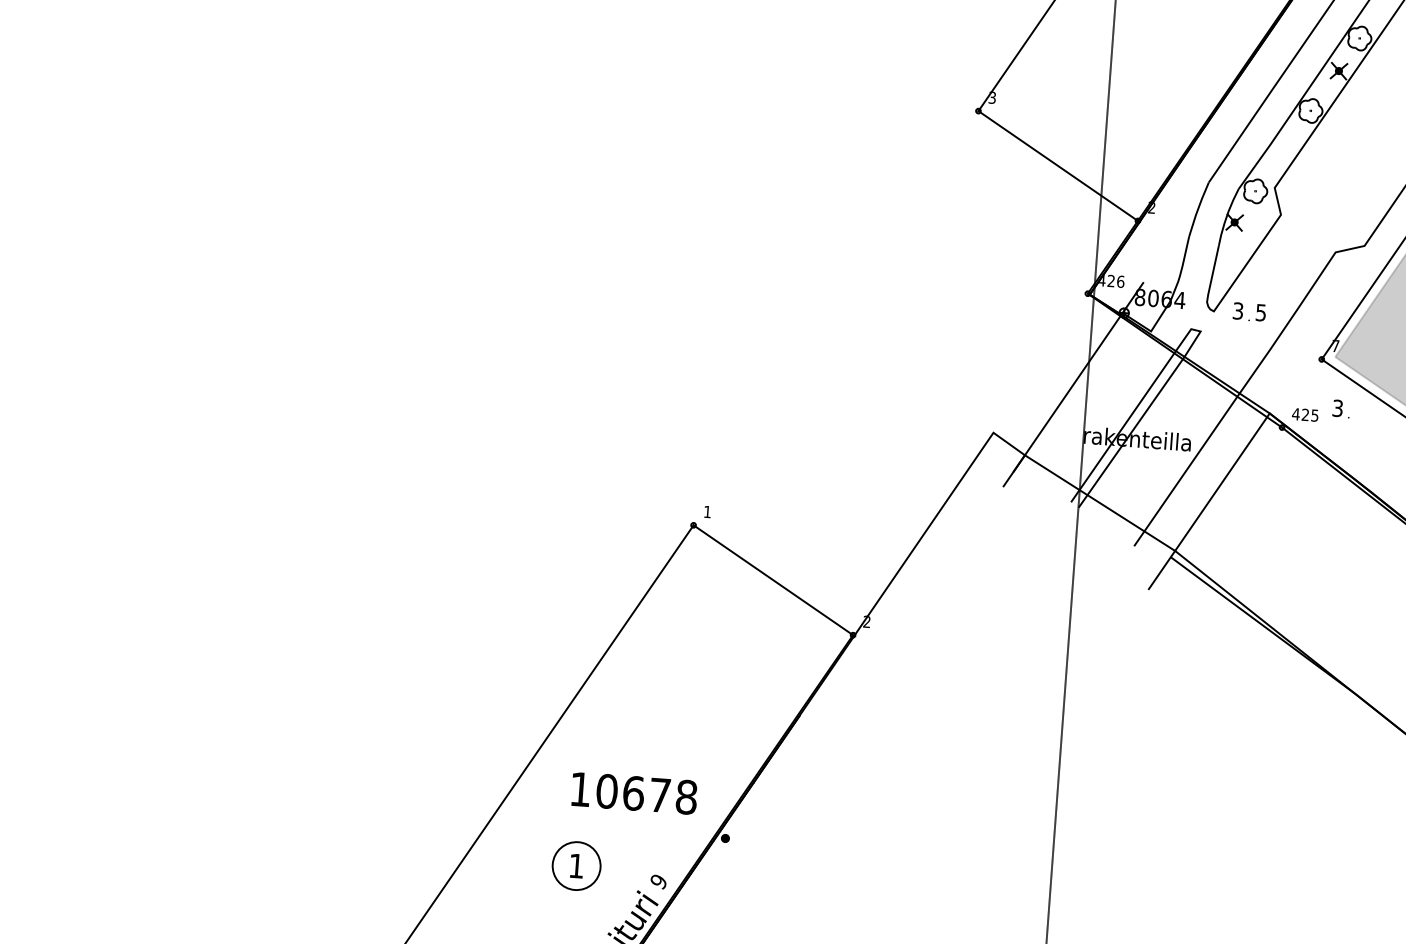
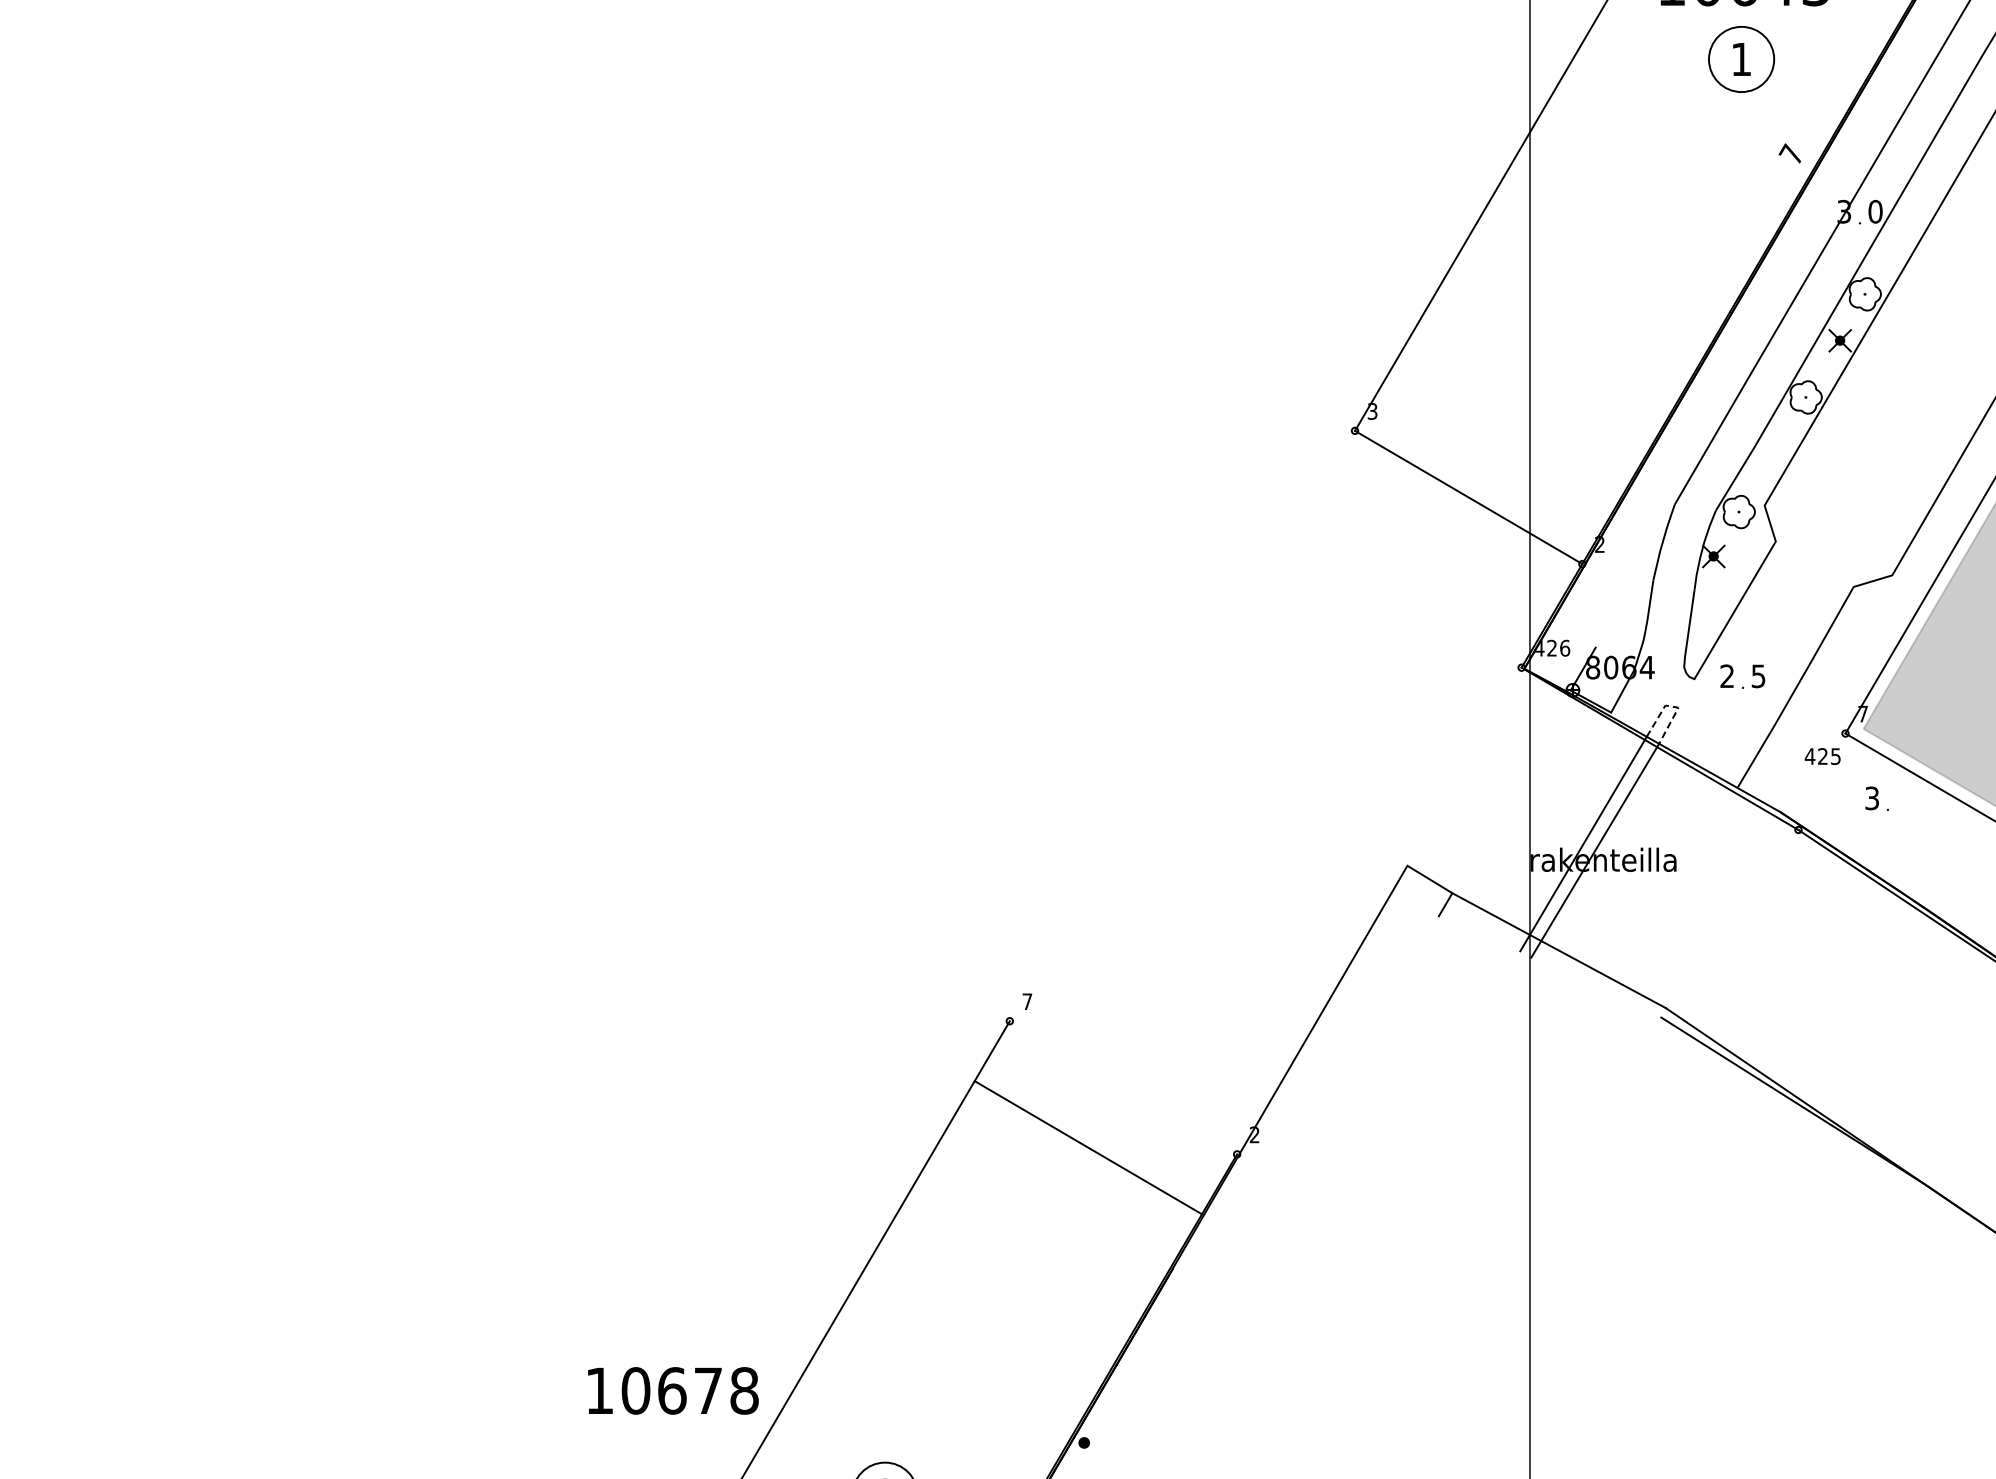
text: (1238, 311) -> (1727, 676), 3 -> 2
line: (1197, 330) -> (1673, 706), solid -> dashed
line: (1063, 399) -> (1498, 813), removed
text: (1305, 414) -> (1822, 756), moved
line: (1186, 468) -> (1673, 895), removed
line: (1208, 501) -> (1706, 937), removed
text: (707, 511) -> (1027, 1001), 1 -> 7
line: (773, 580) -> (1088, 1147), moved
text: (634, 793) -> (673, 1390), moved

